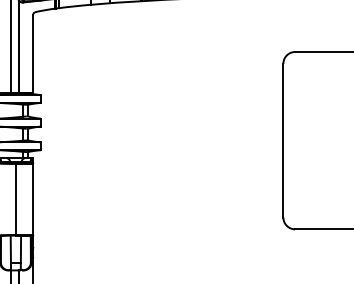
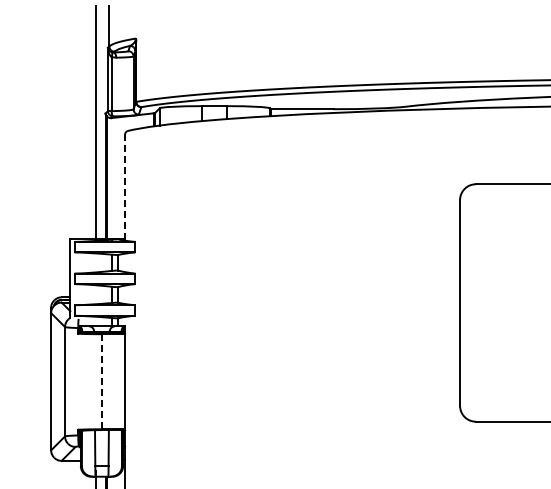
line: (33, 53) -> (125, 186), solid -> dashed
line: (15, 199) -> (101, 381), solid -> dashed

